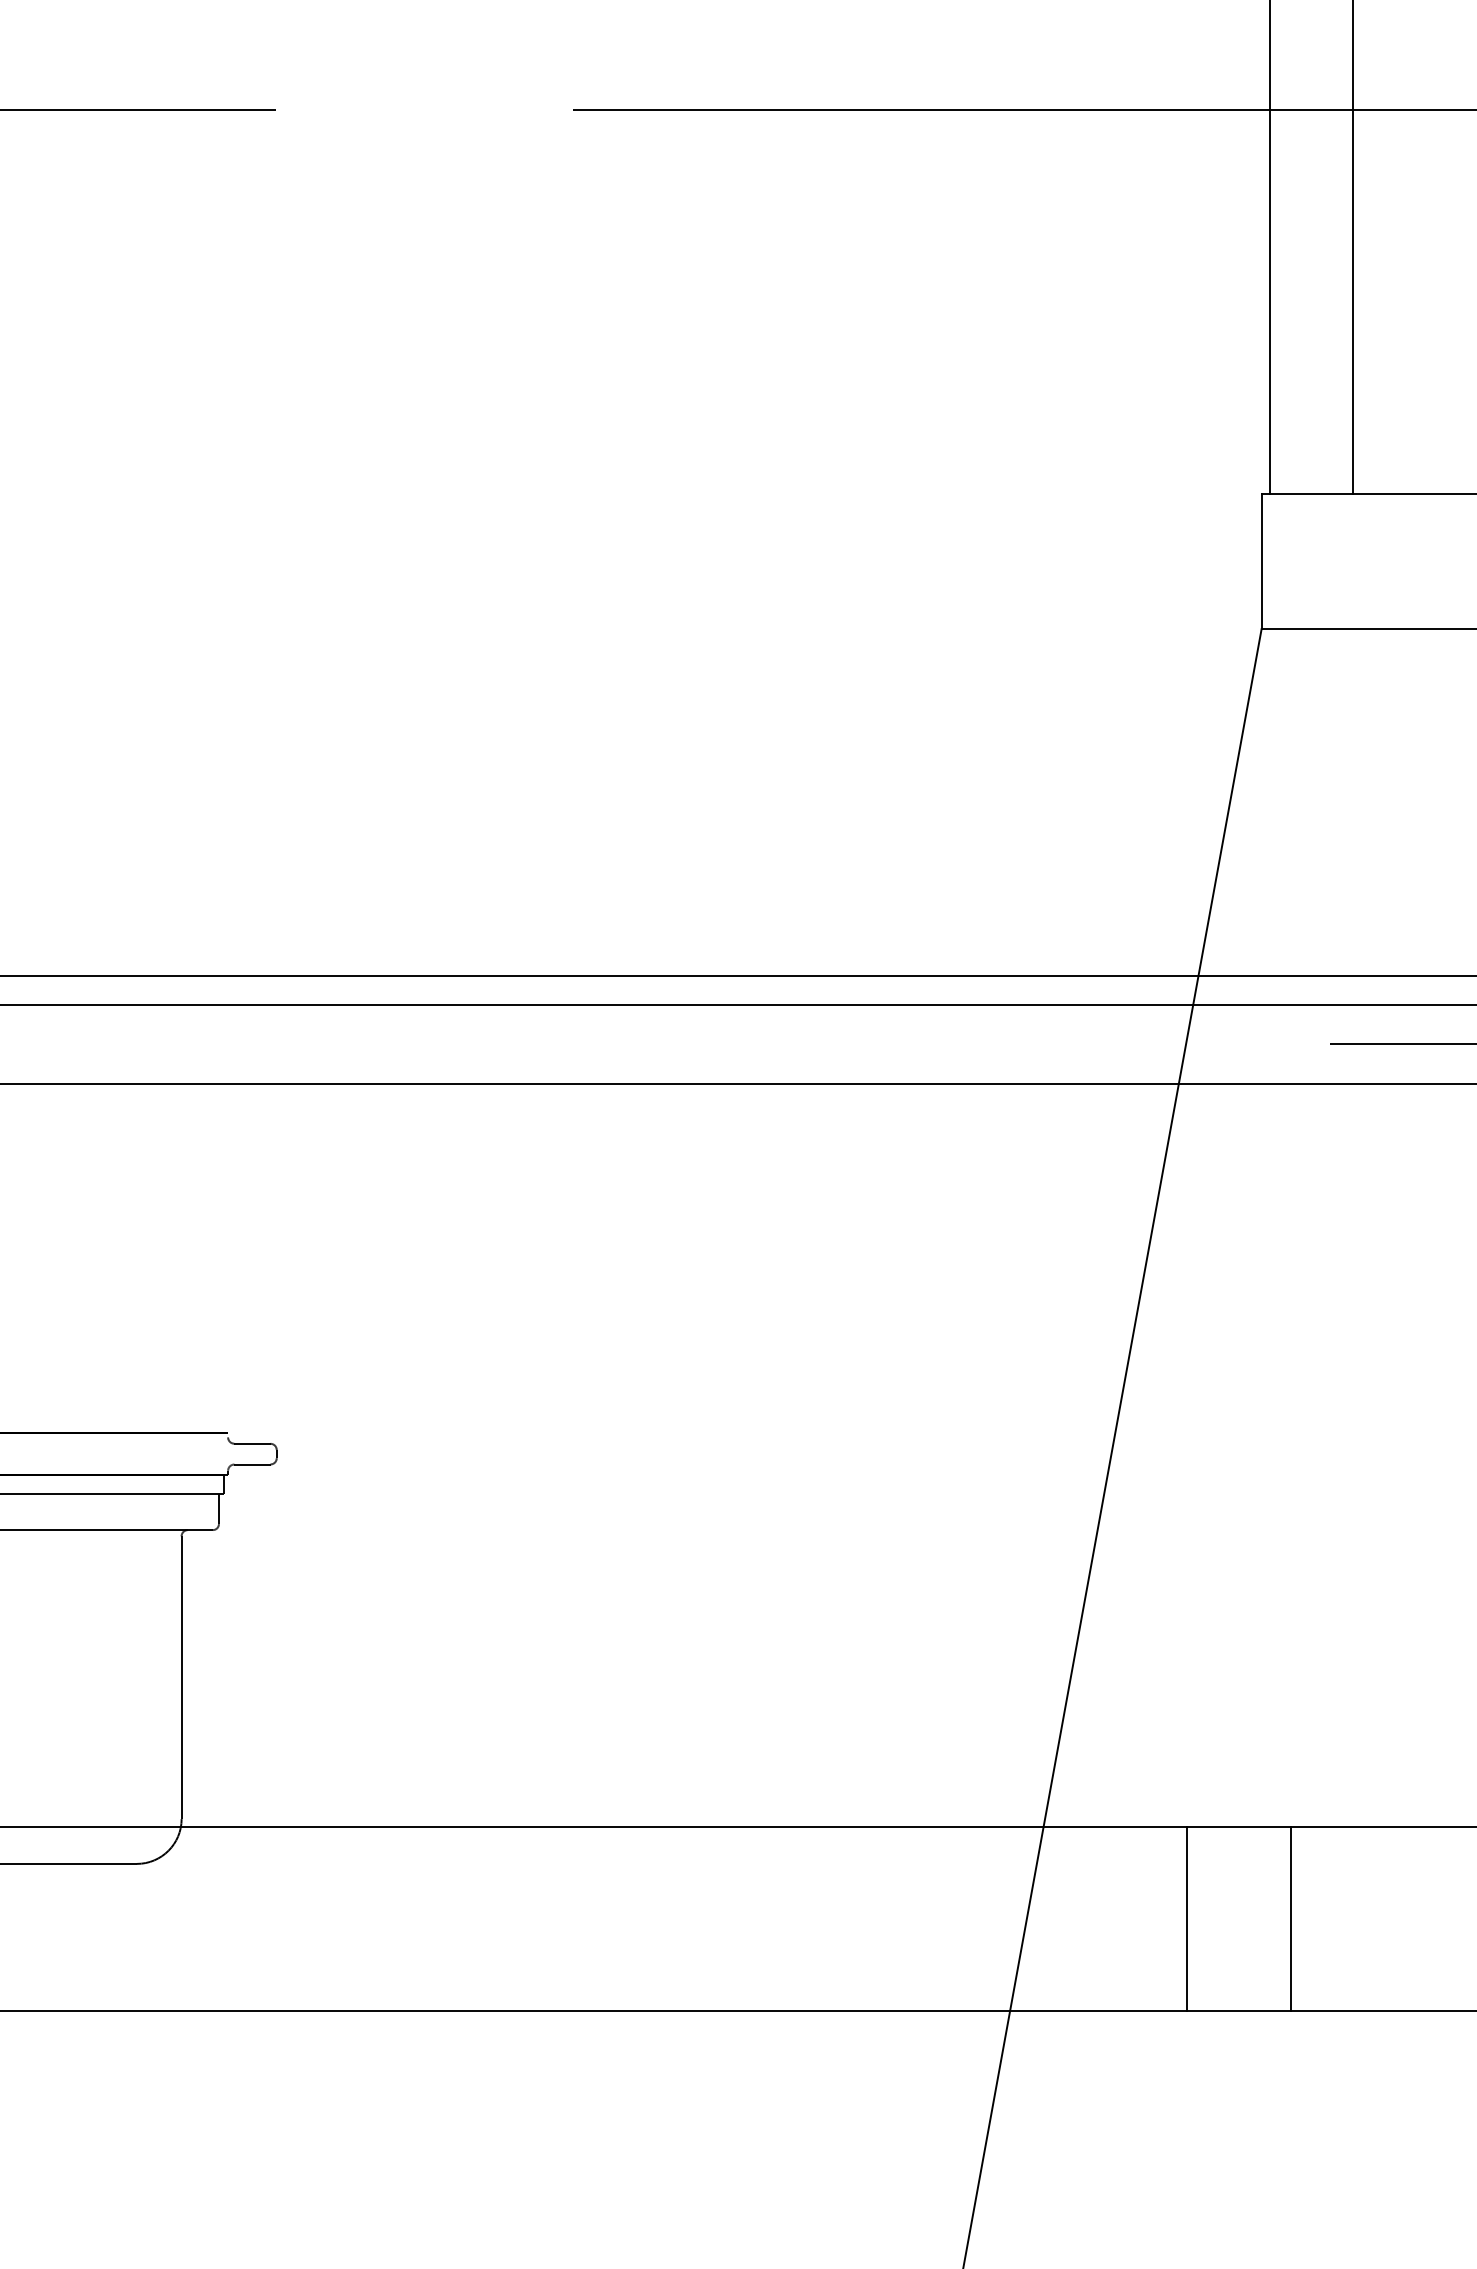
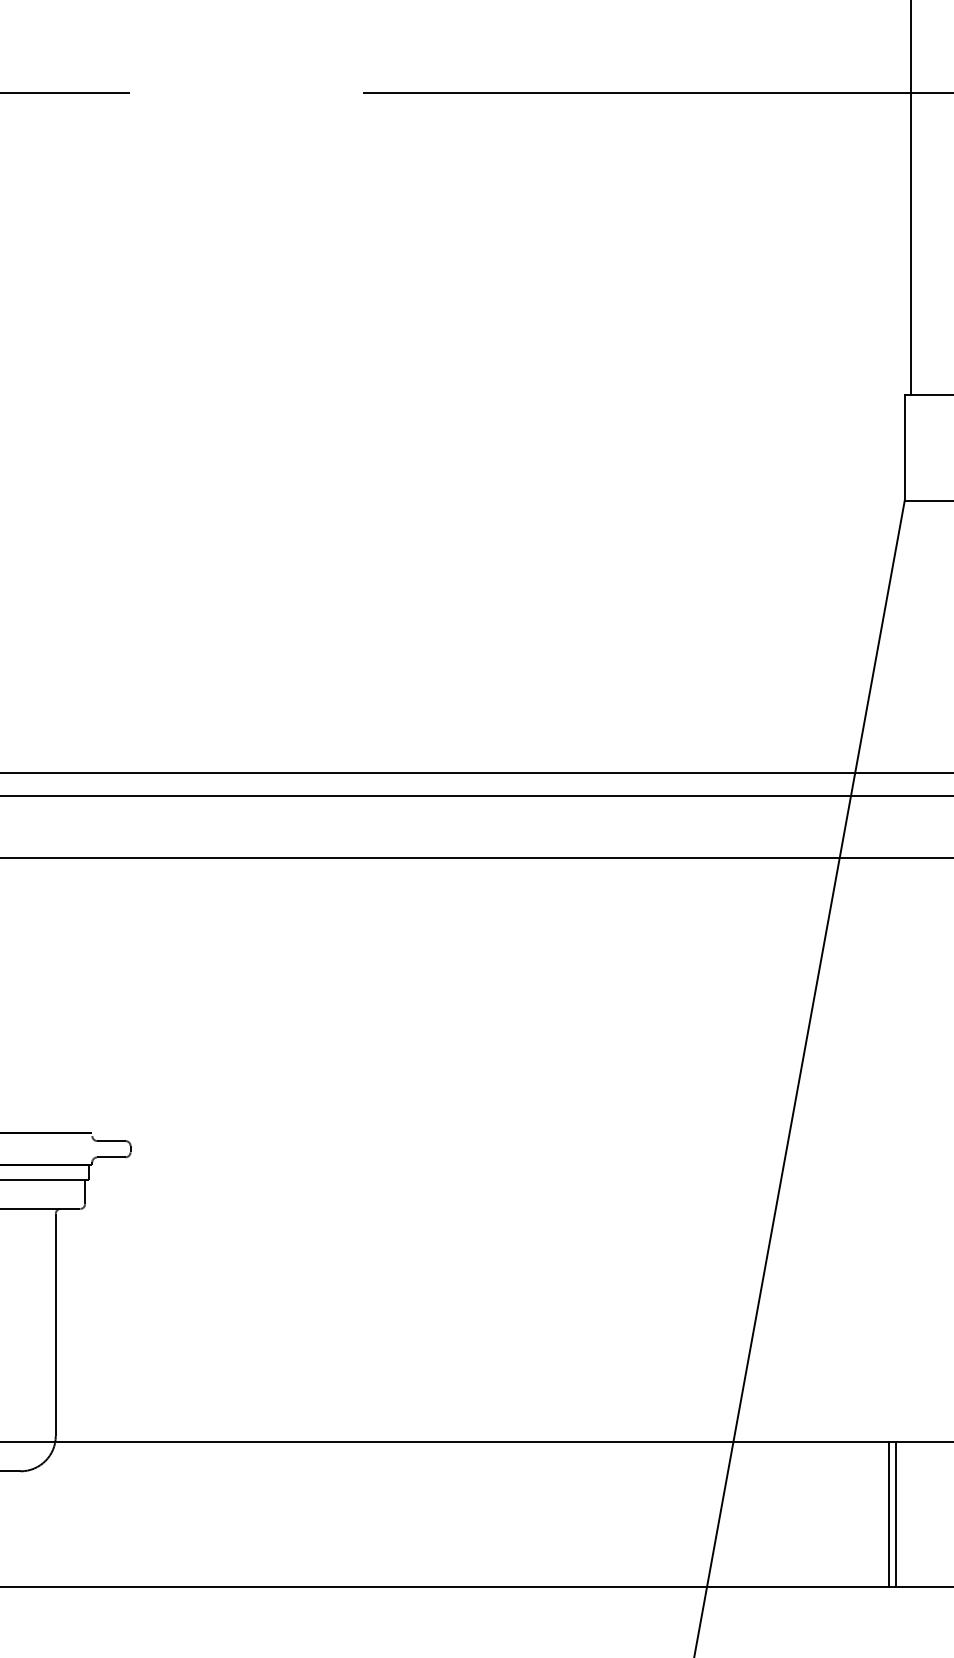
line: (1186, 1918) -> (896, 1514), moved
line: (1290, 1918) -> (888, 1514), moved

